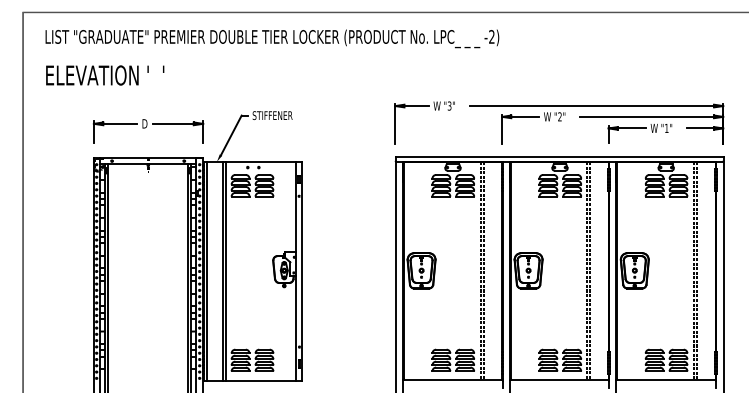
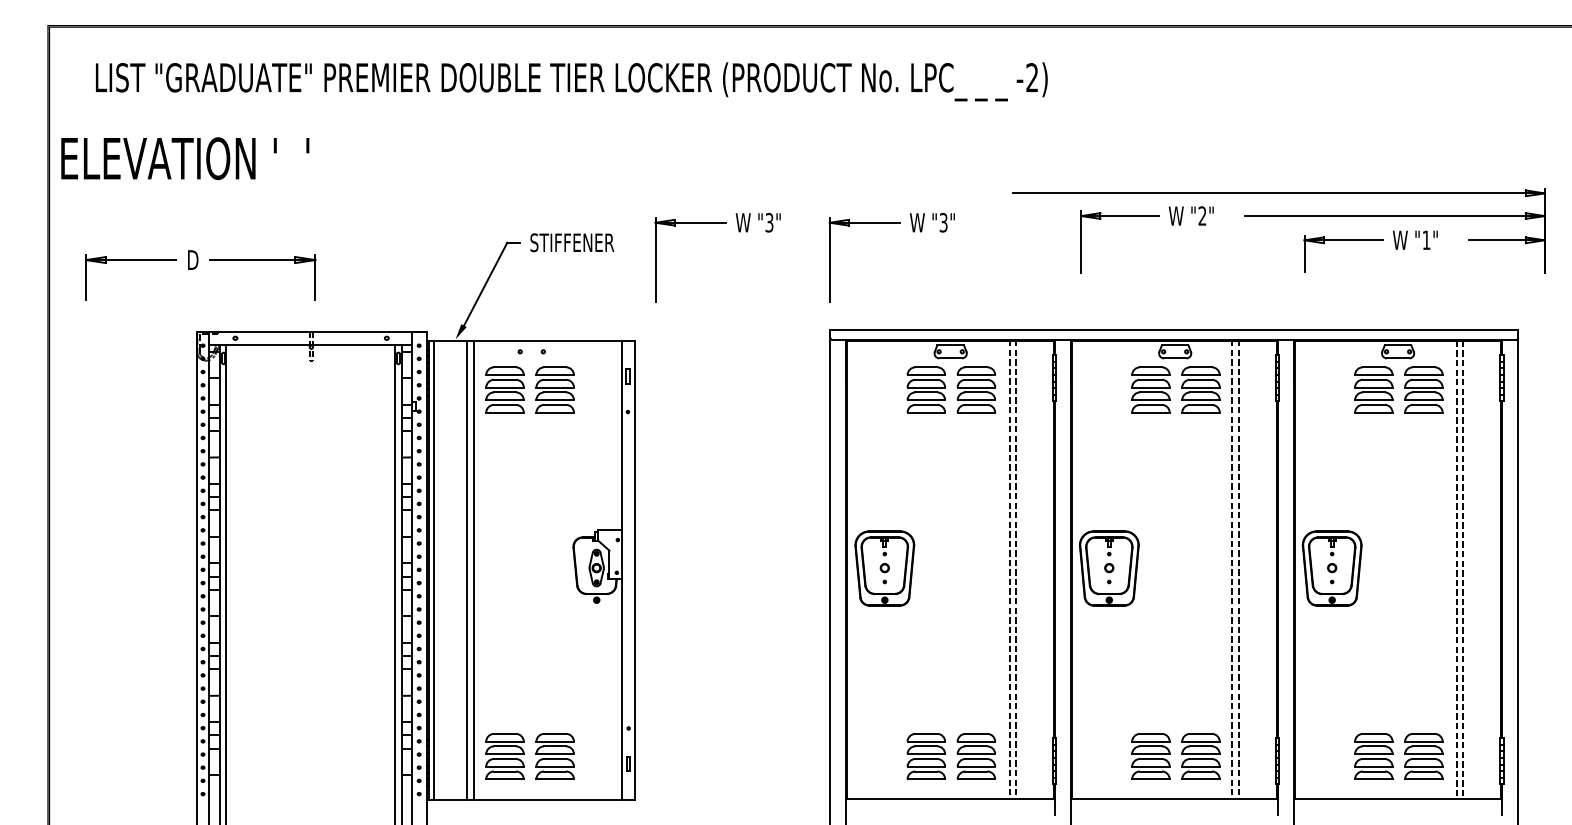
text: (105, 75) -> (185, 158), moved
part: (341, 106) -> (716, 223), added
part: (596, 123) -> (1279, 229), moved
part: (148, 131) -> (200, 276), moved

